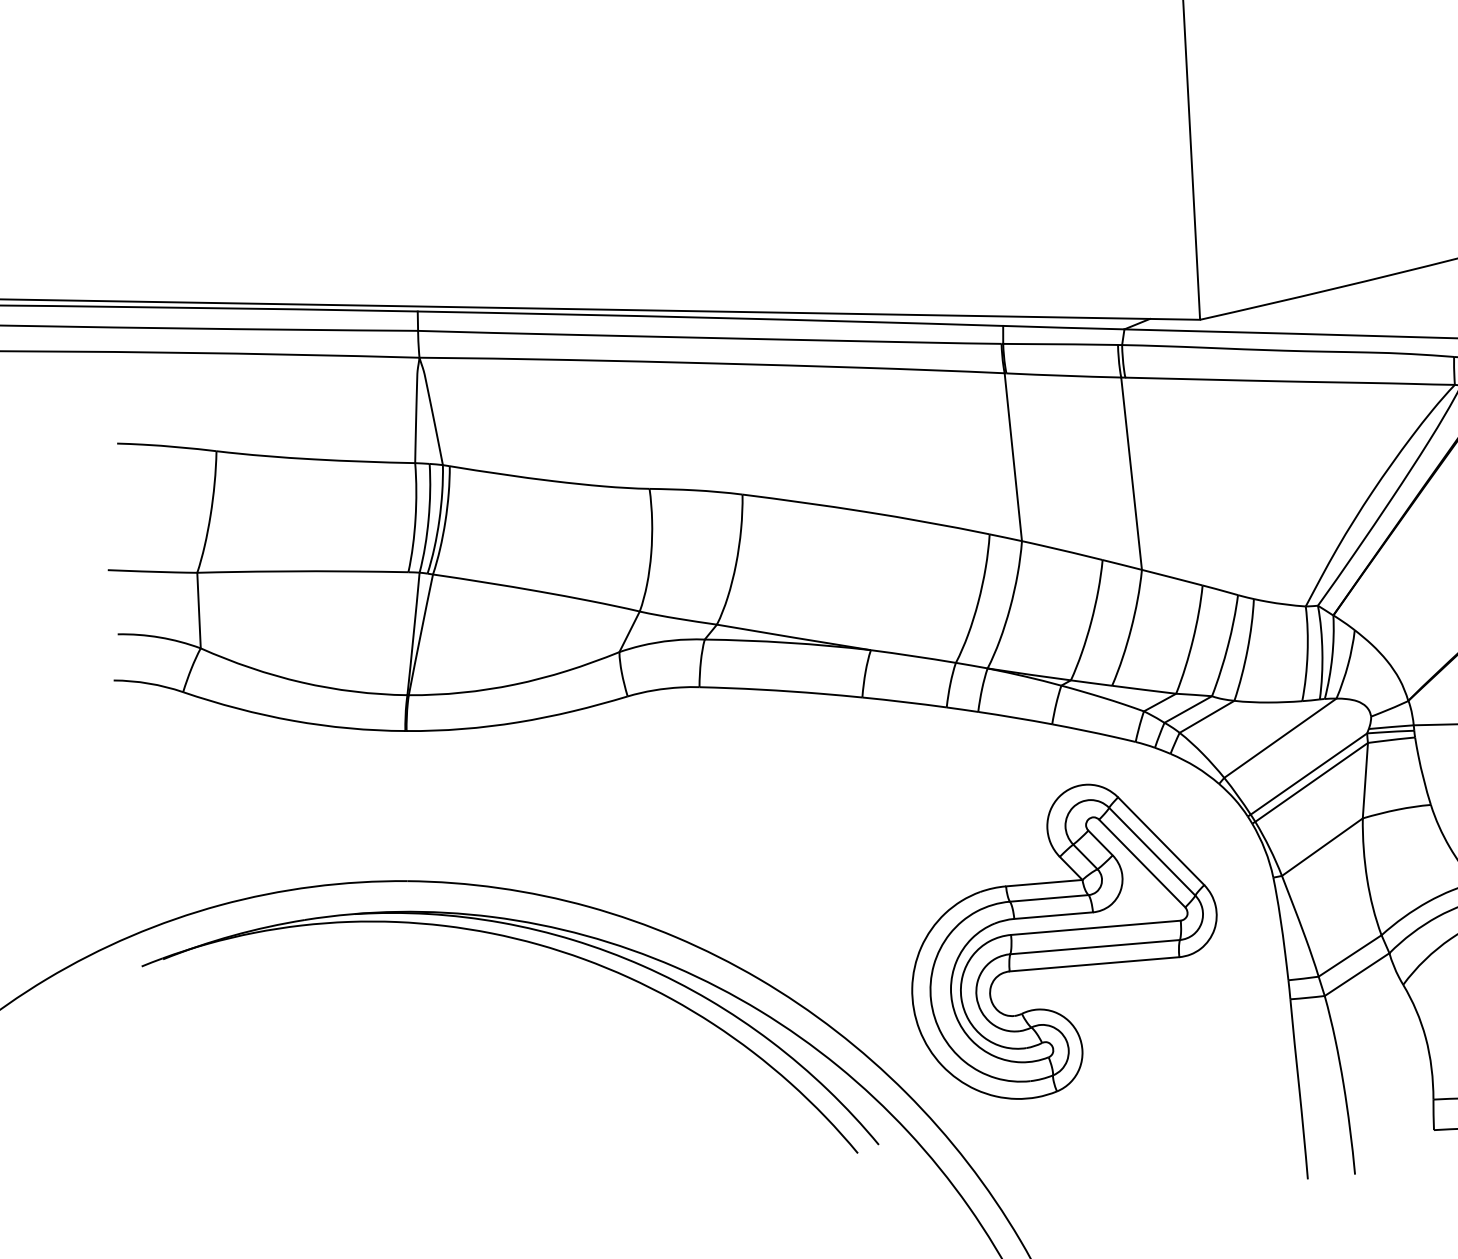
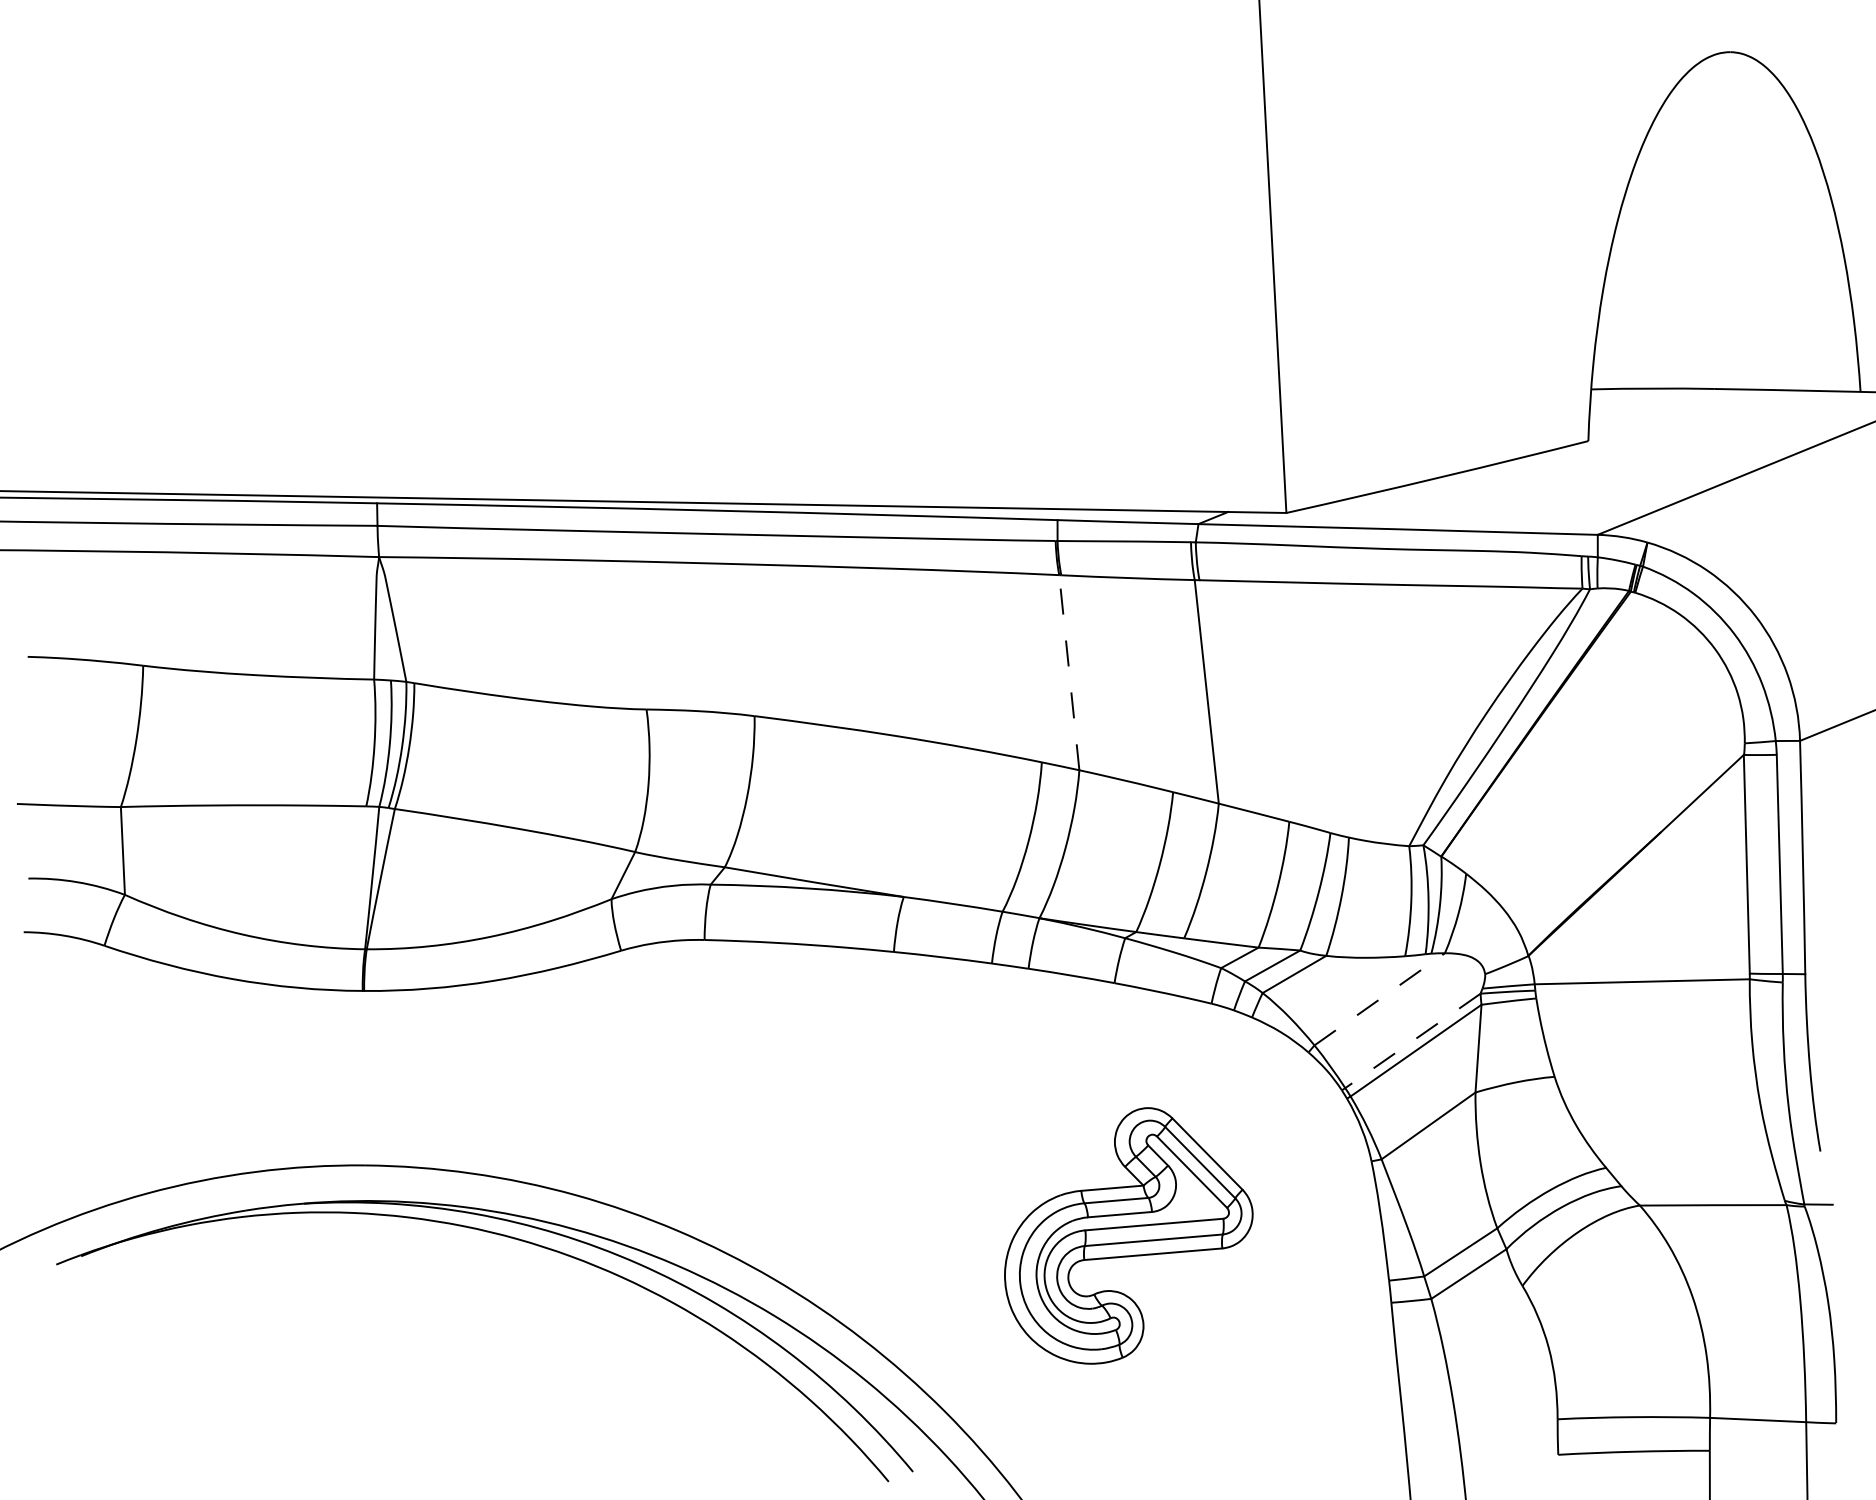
line: (1013, 457) -> (1069, 672), solid -> dashed
line: (1280, 738) -> (1379, 999), solid -> dashed
line: (1308, 773) -> (1412, 1040), solid -> dashed
part: (1064, 941) -> (1128, 1235), size x0.7

